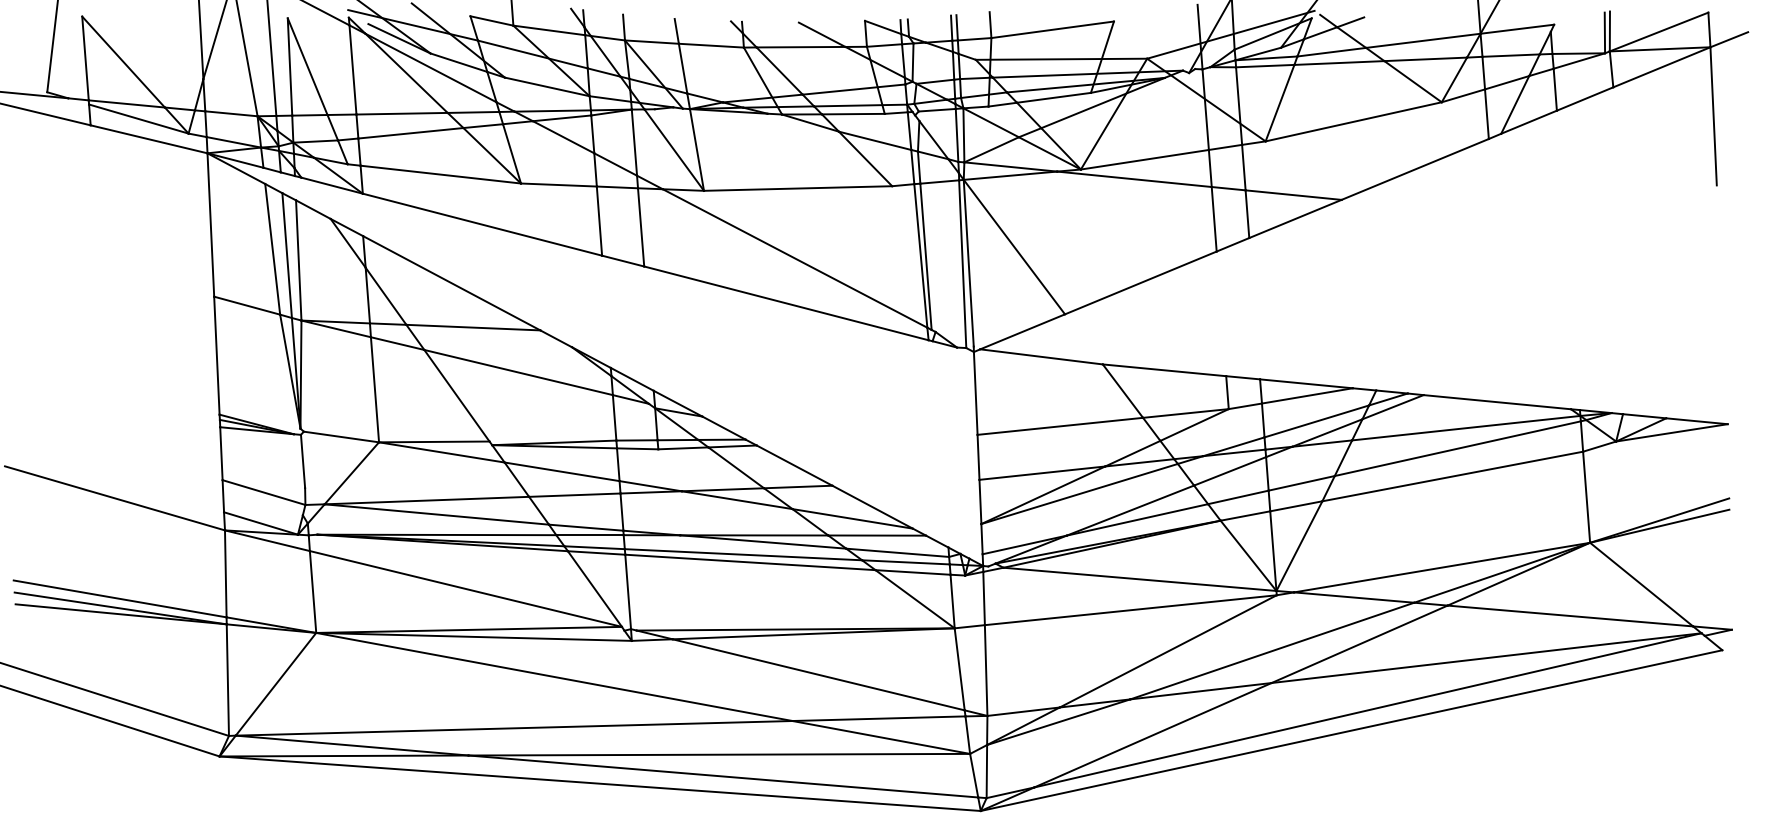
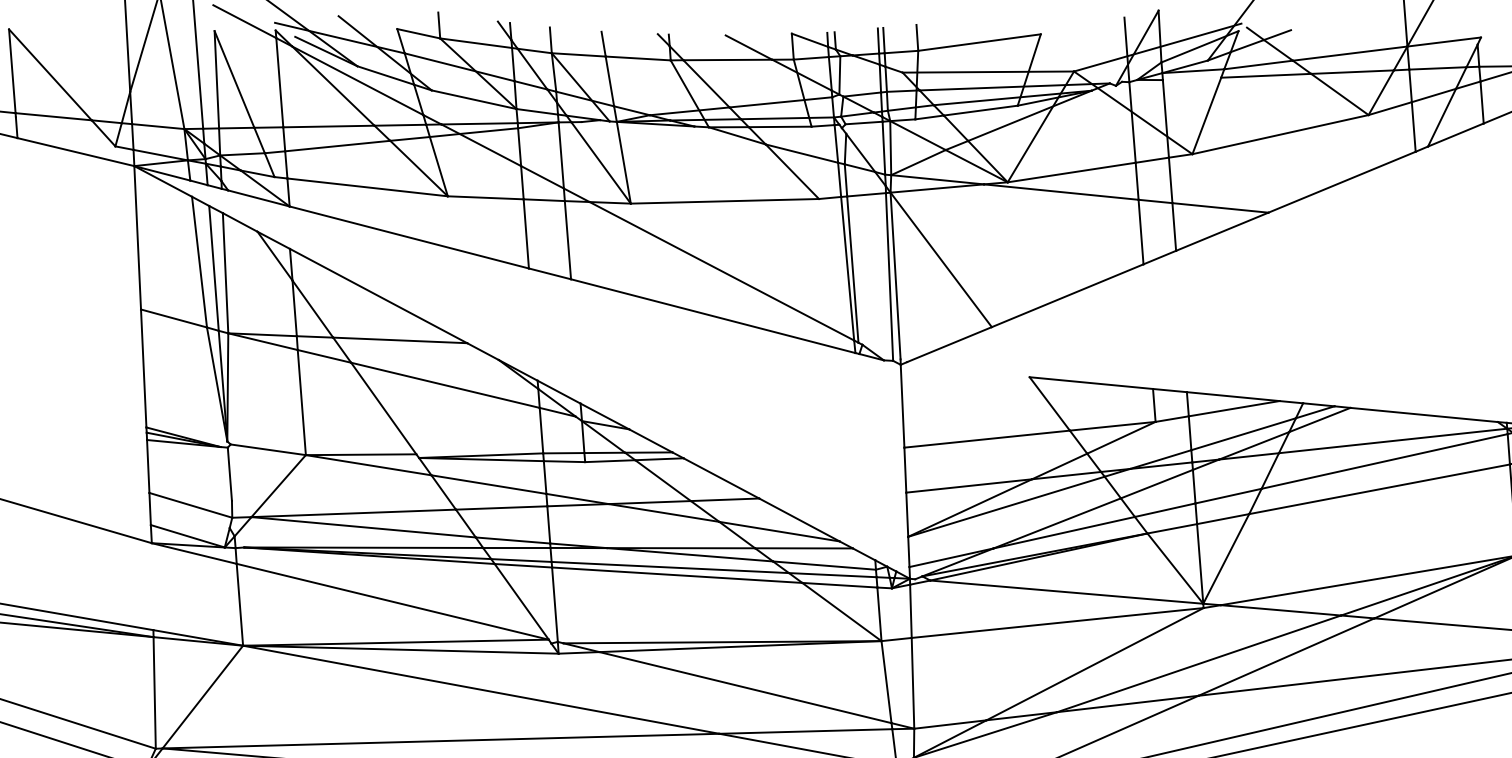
line: (1265, 65) -> (1192, 78), removed
line: (138, 118) -> (65, 131), removed
line: (1041, 356) -> (968, 369), removed
line: (225, 573) -> (152, 586), removed

